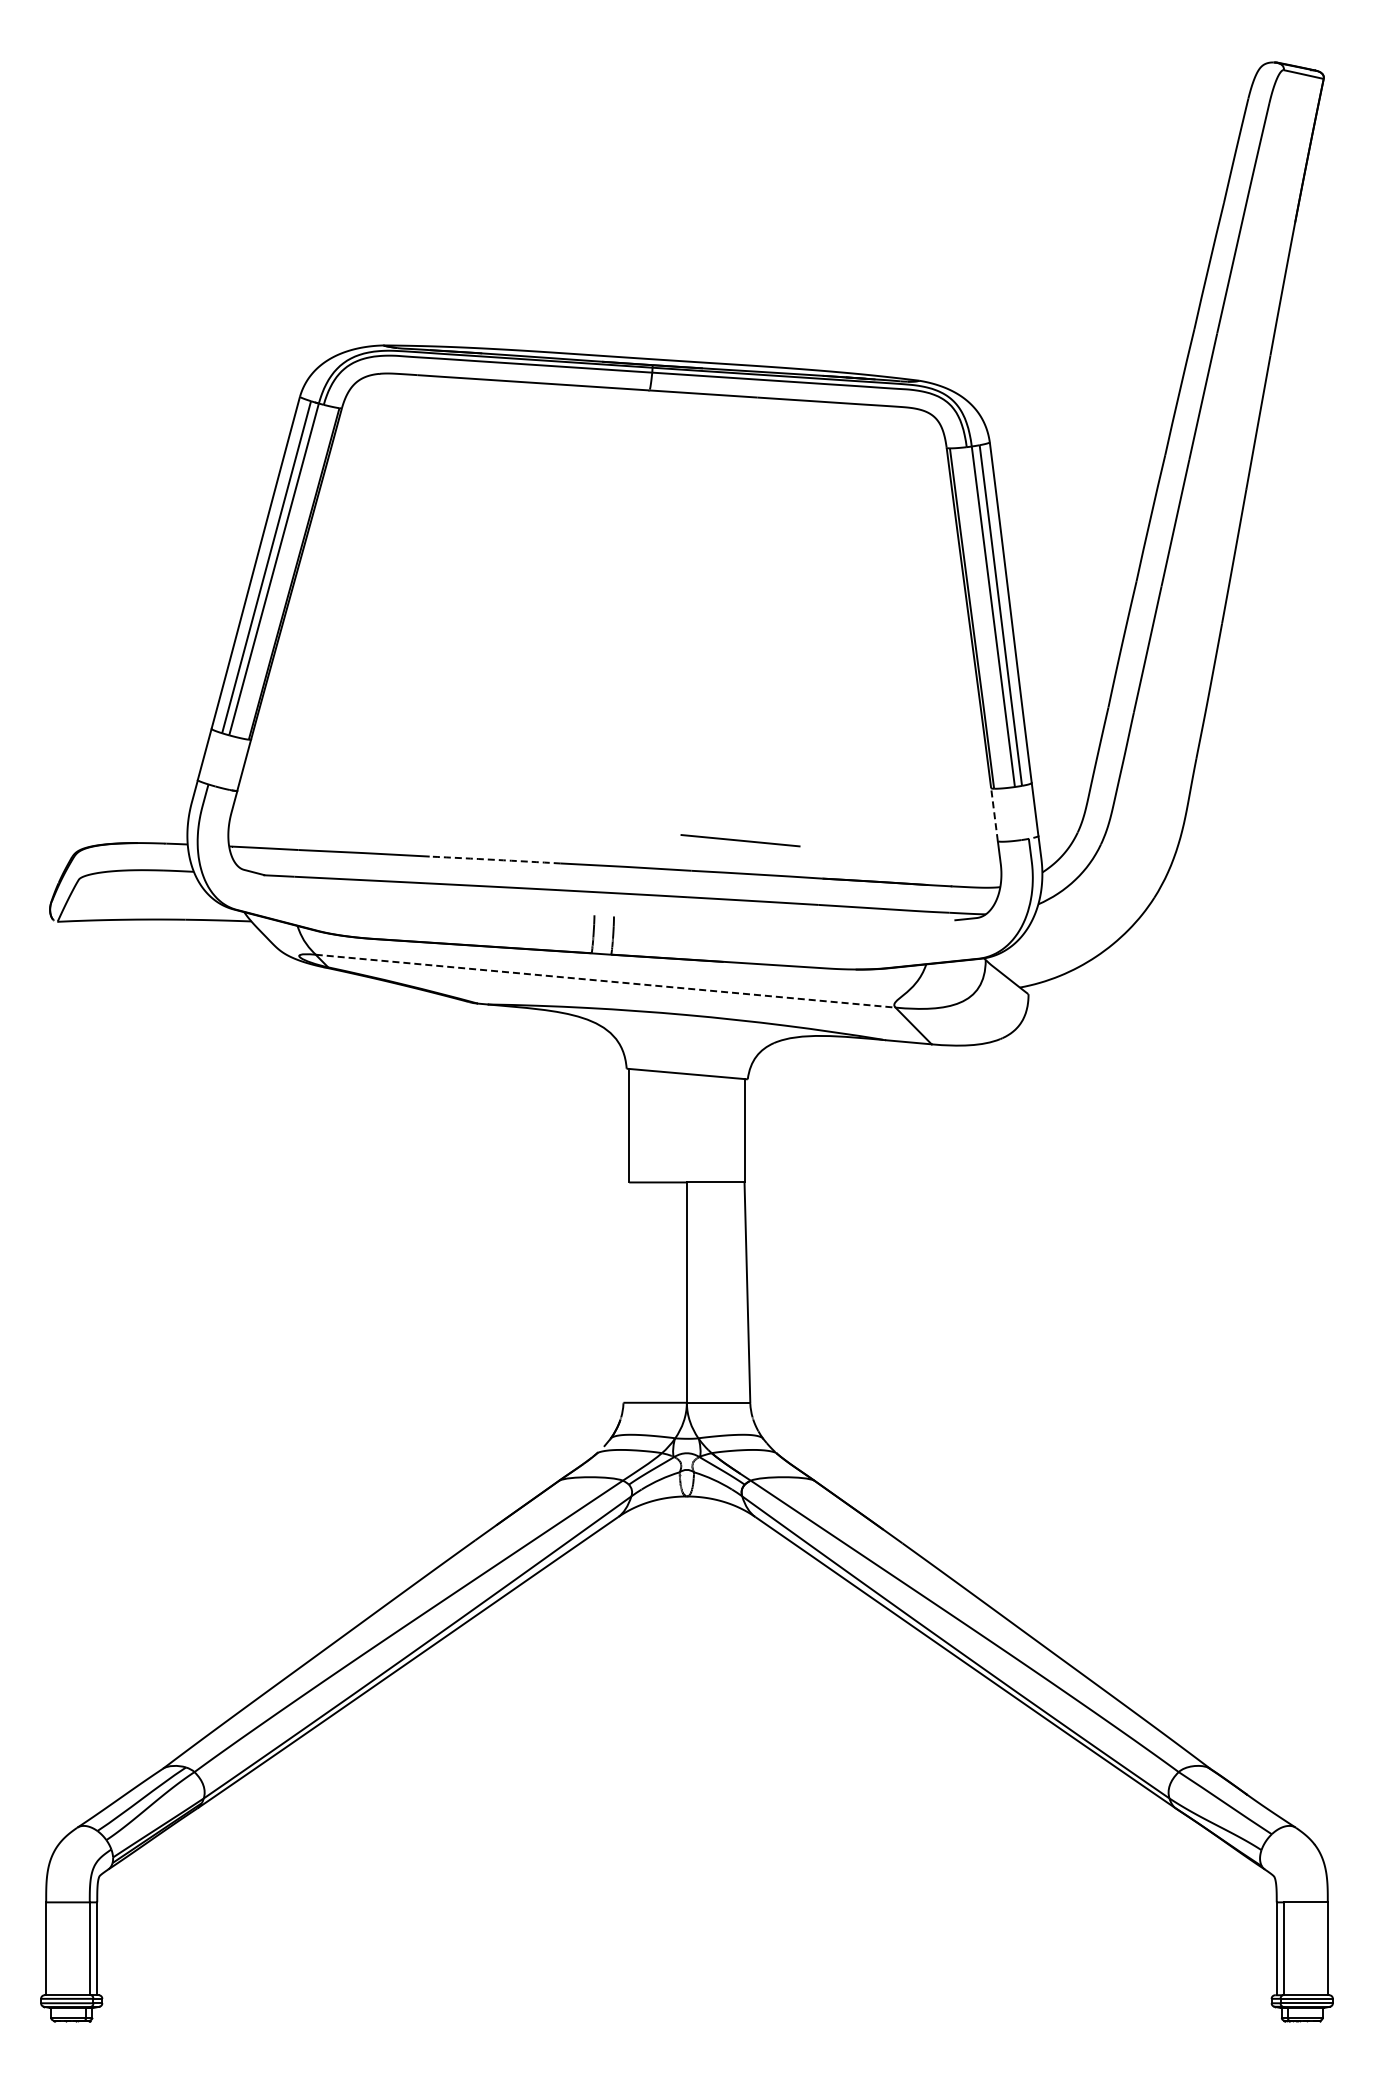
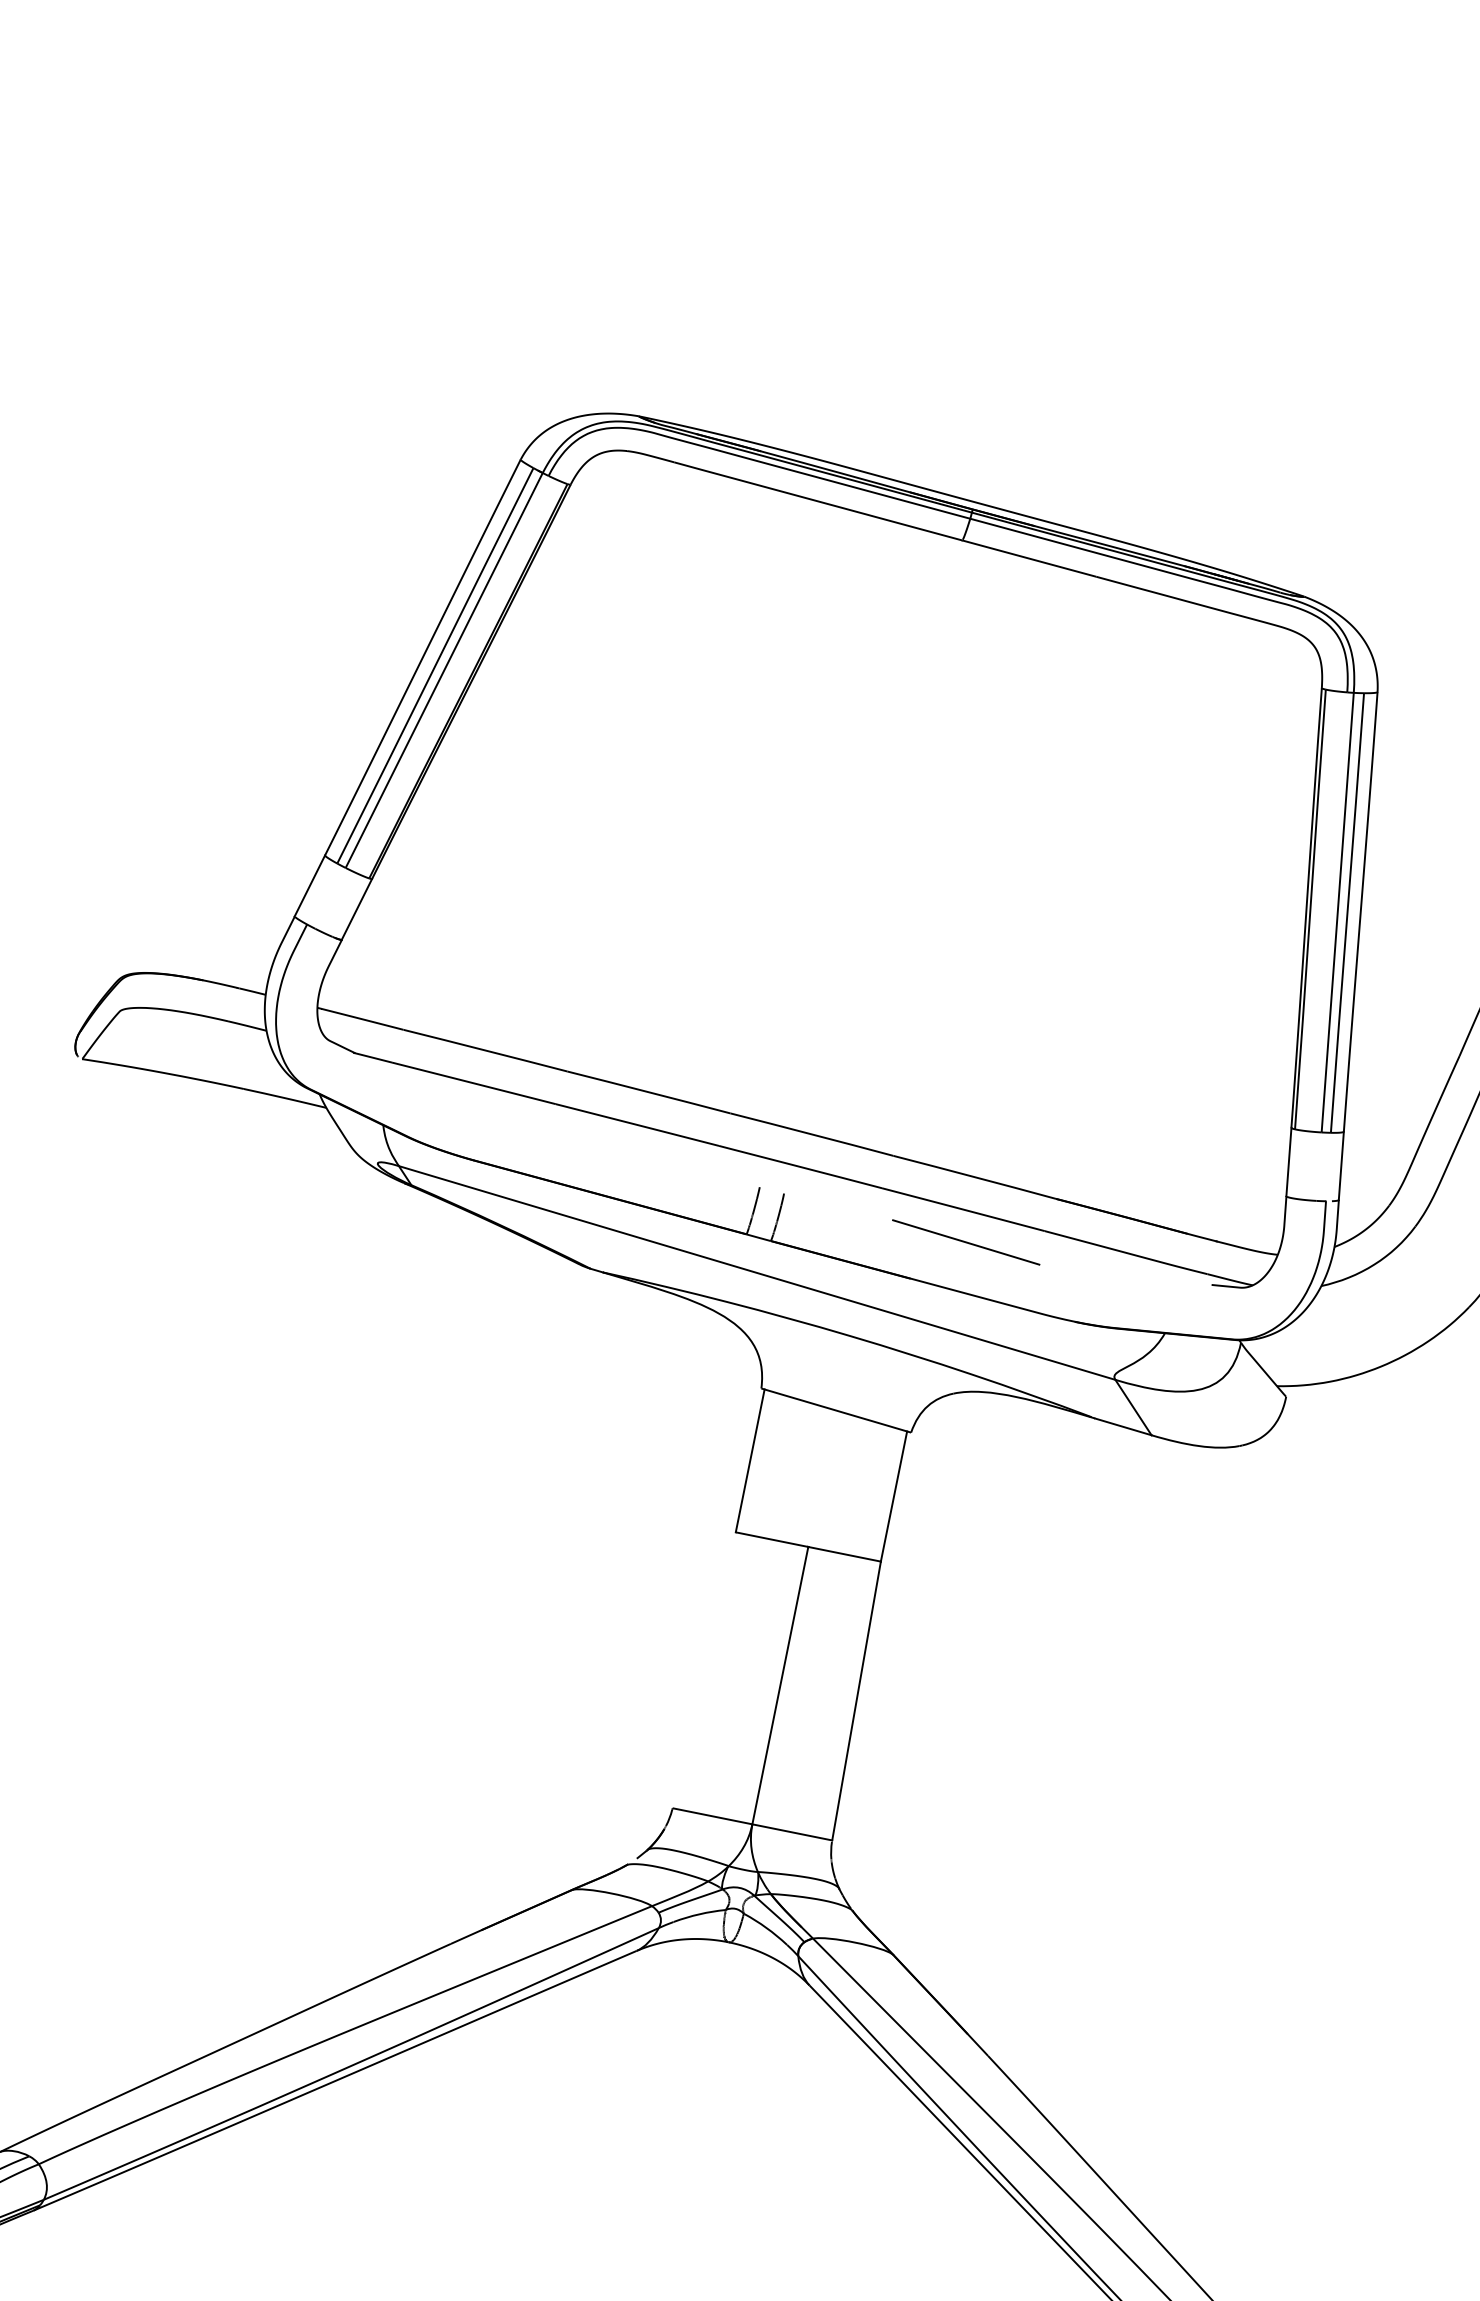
line: (994, 814) -> (1288, 1161), dashed -> solid
line: (740, 840) -> (966, 1242), moved
arc: (495, 859) -> (649, 1091), dashed -> solid
line: (606, 981) -> (758, 1273), dashed -> solid

